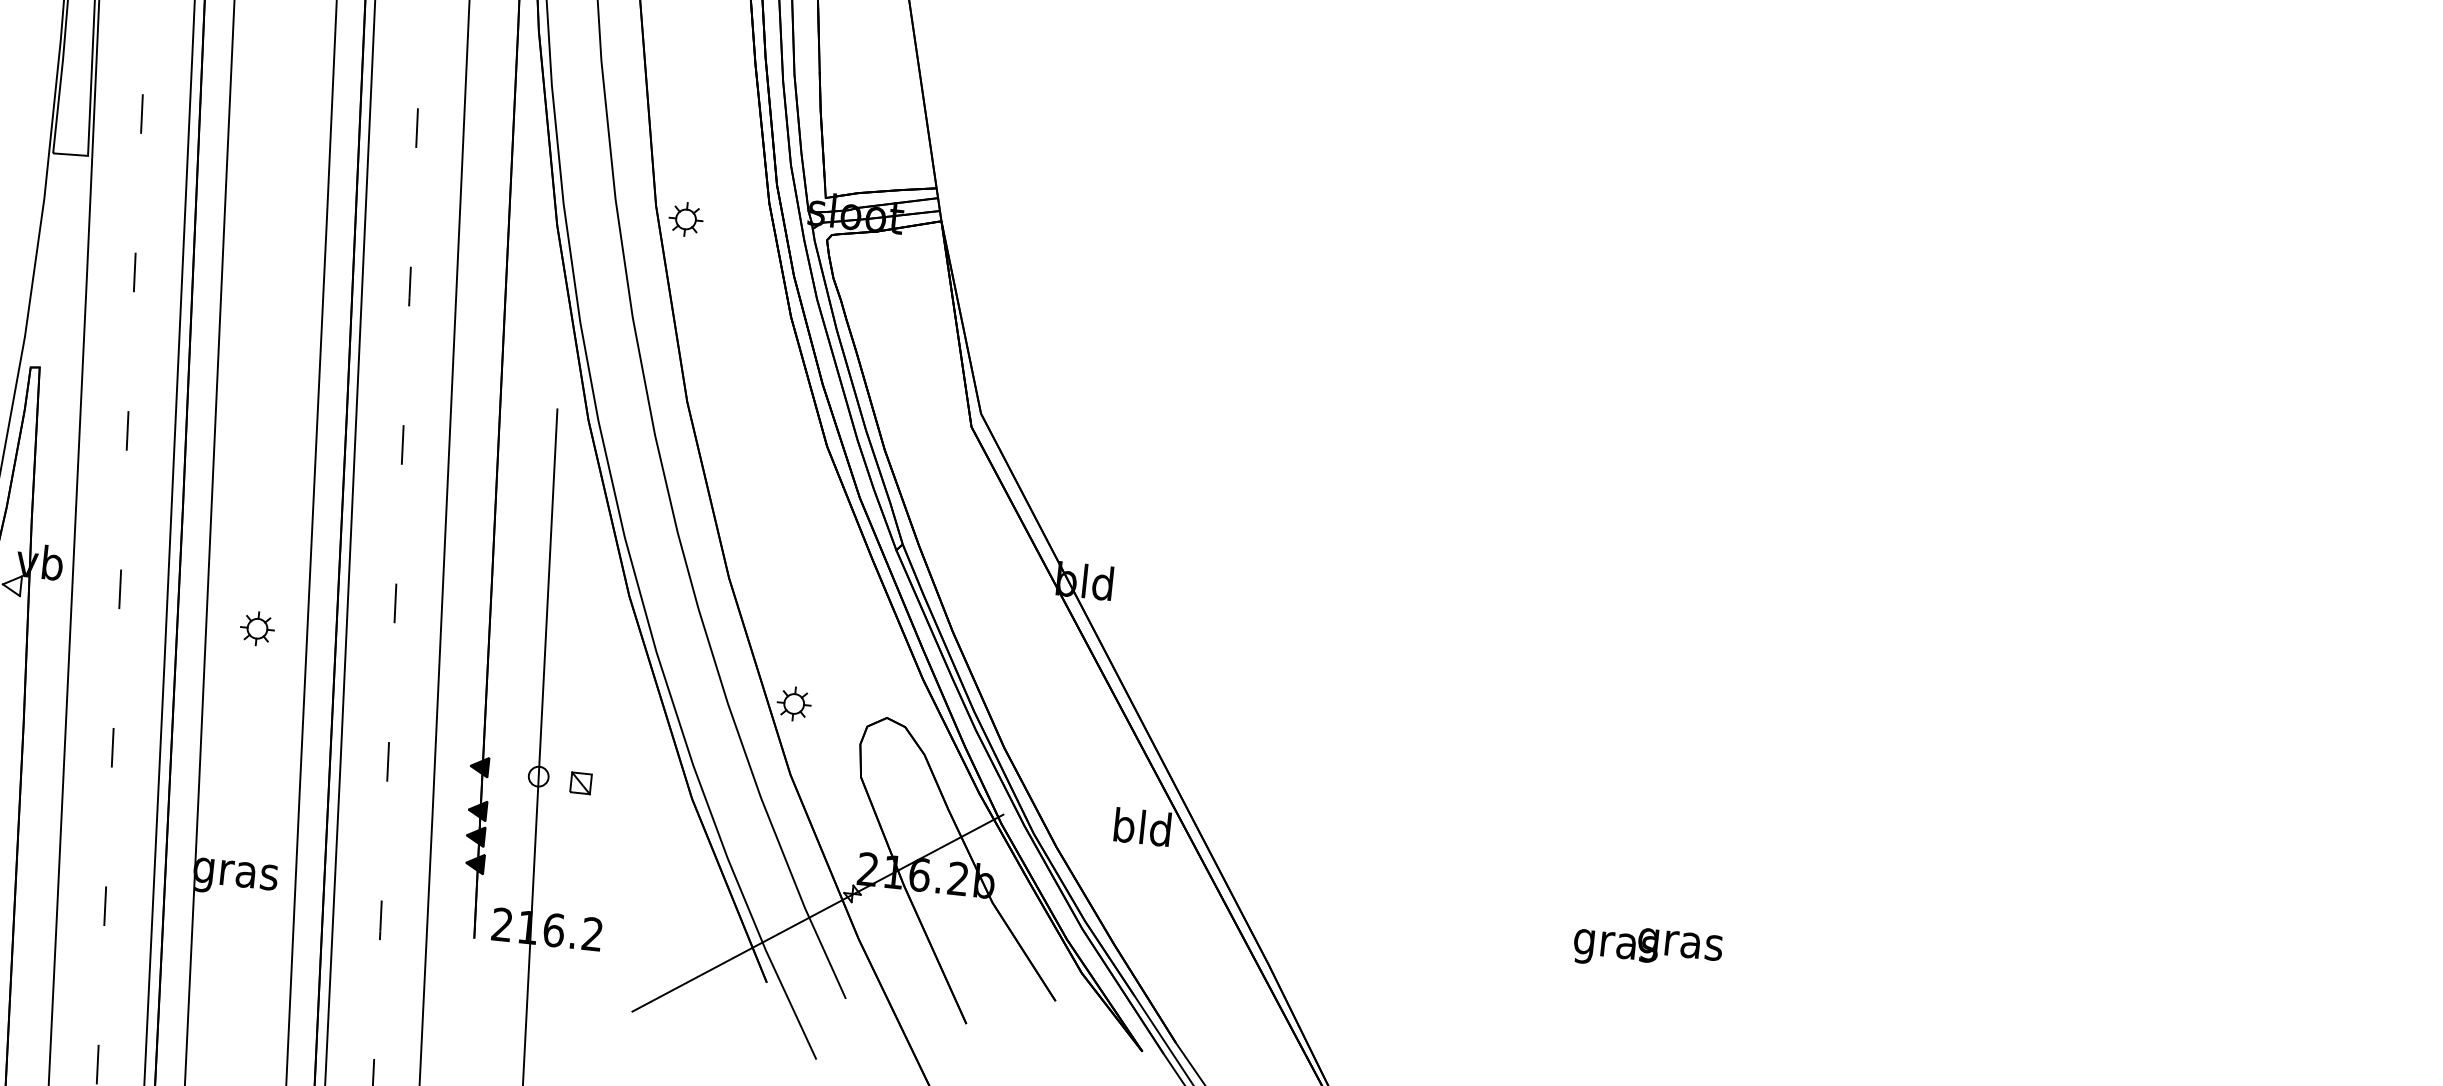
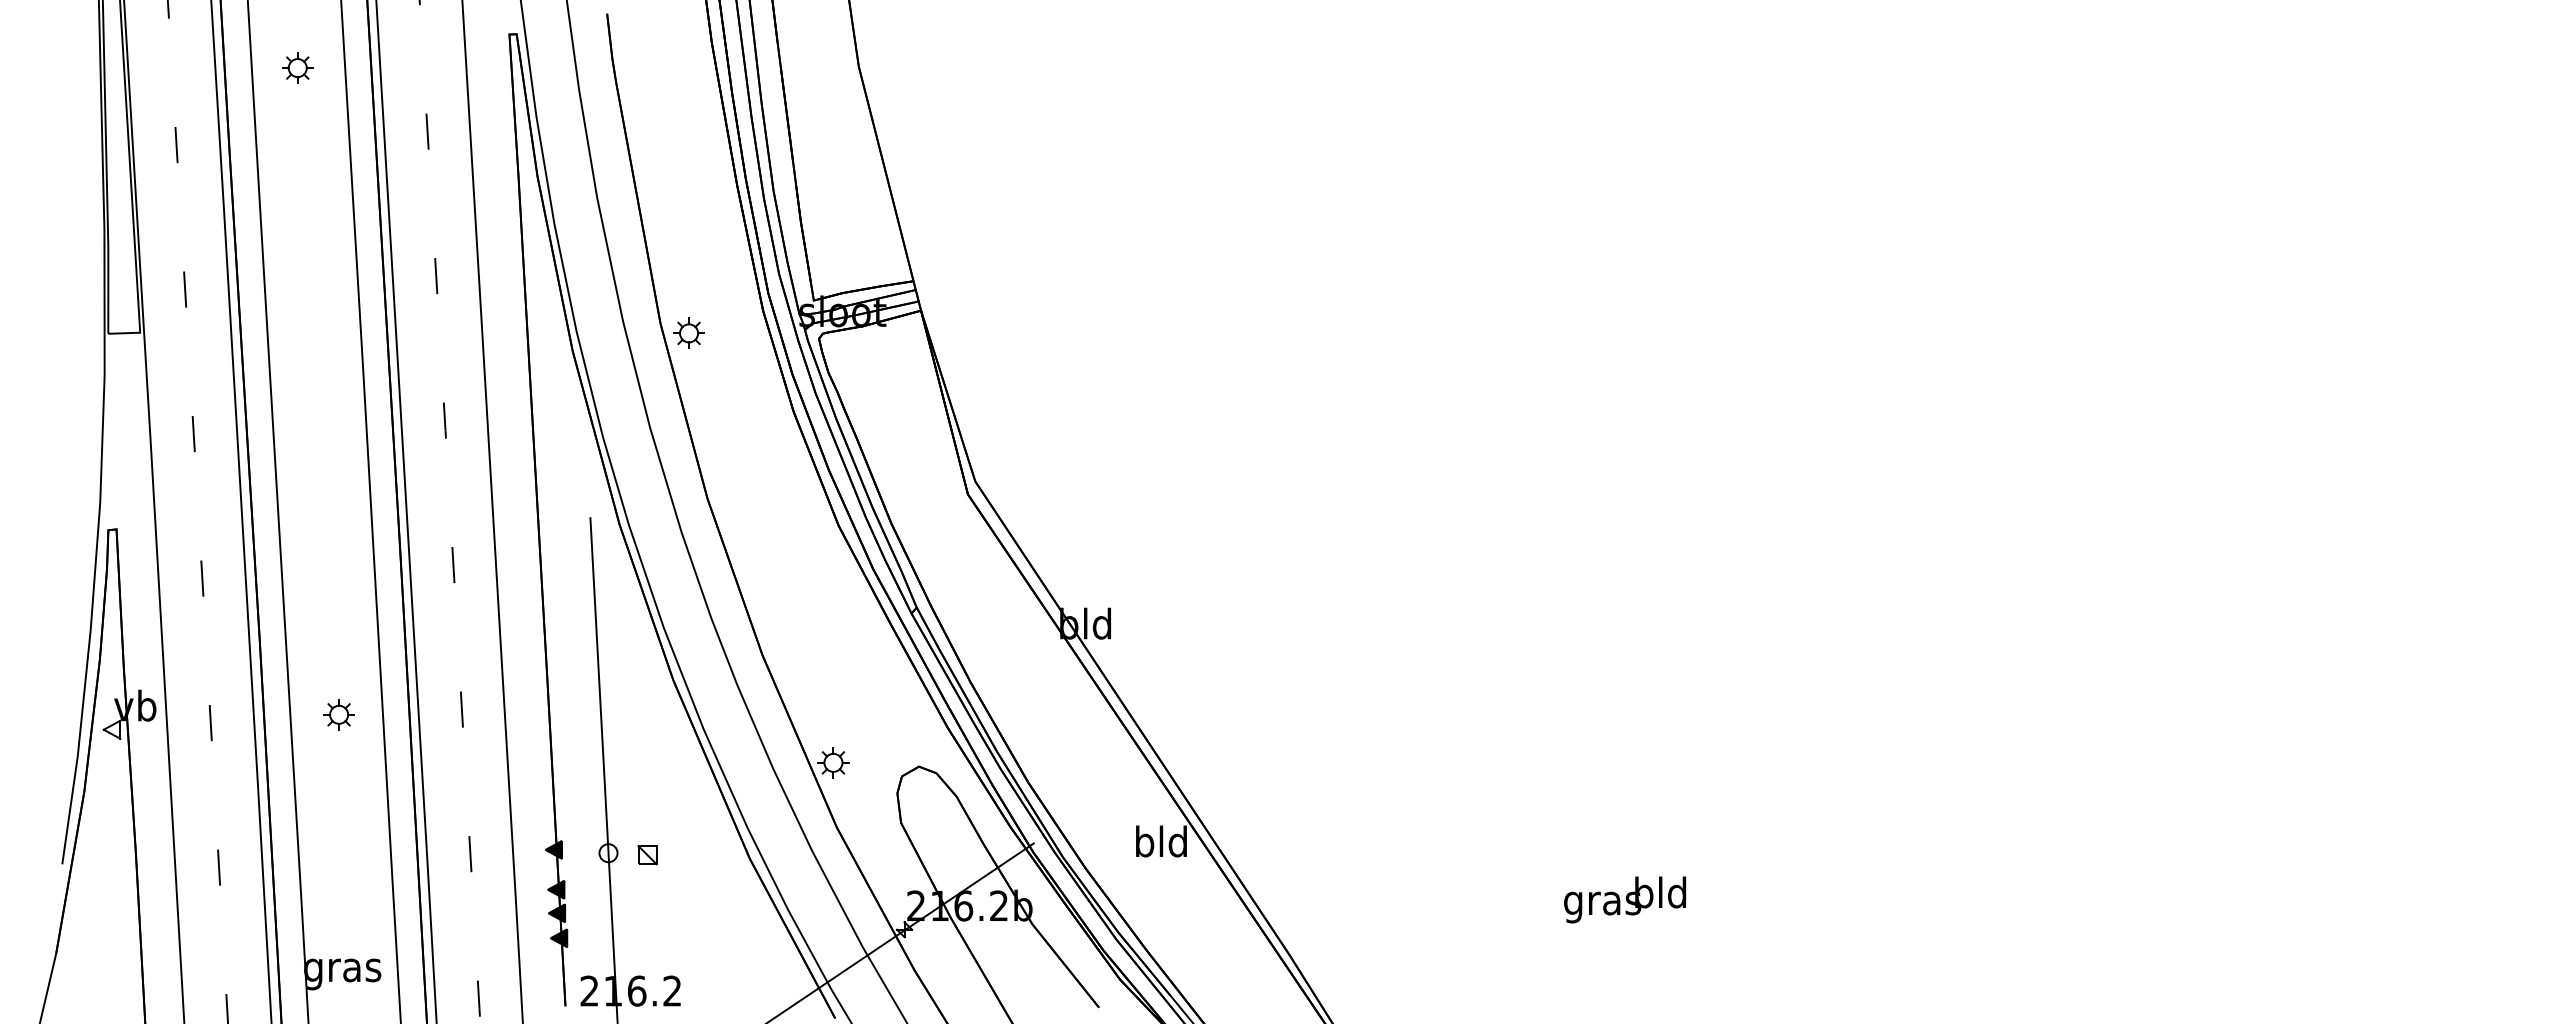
part: (256, 628) -> (338, 714), moved
text: (1680, 944) -> (1660, 896), gras -> bld

